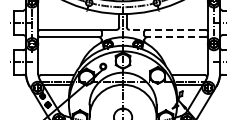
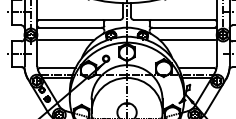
line: (167, 29) -> (174, 19), dashed -> solid
line: (176, 37) -> (183, 27), dashed -> solid
line: (64, 48) -> (65, 39), added
line: (180, 48) -> (187, 39), added

